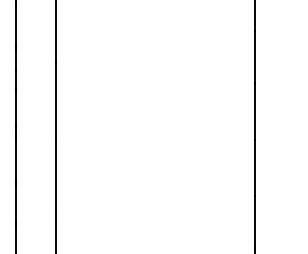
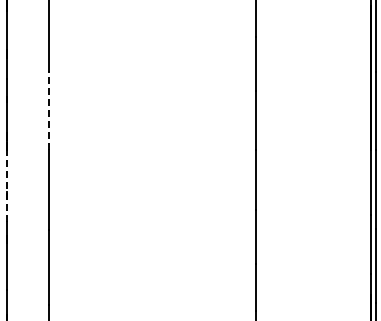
line: (55, 101) -> (48, 110), solid -> dashed
line: (15, 174) -> (6, 186), solid -> dashed

